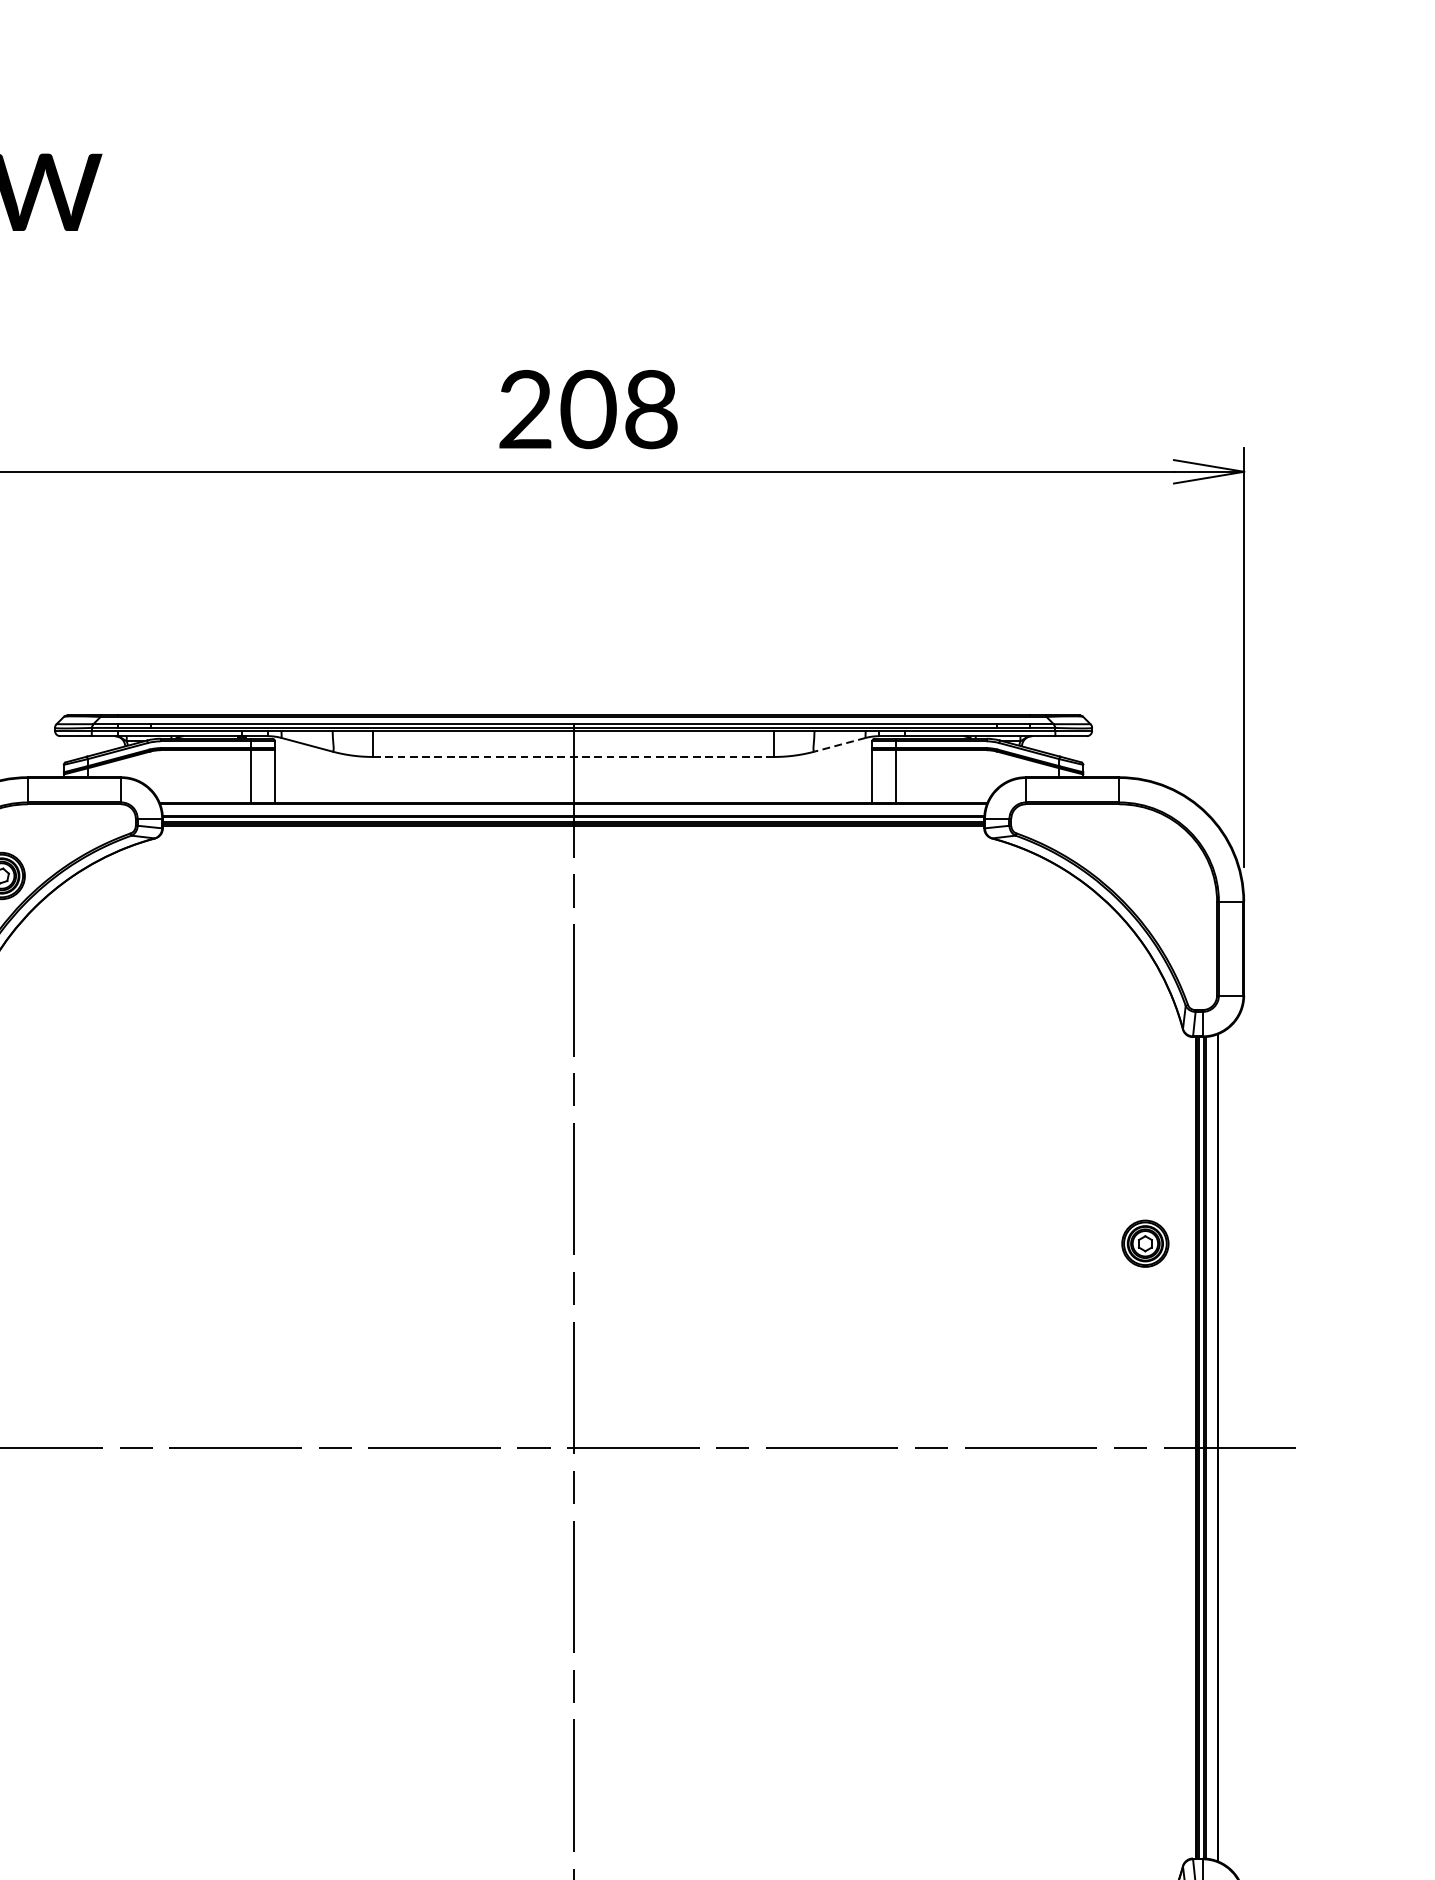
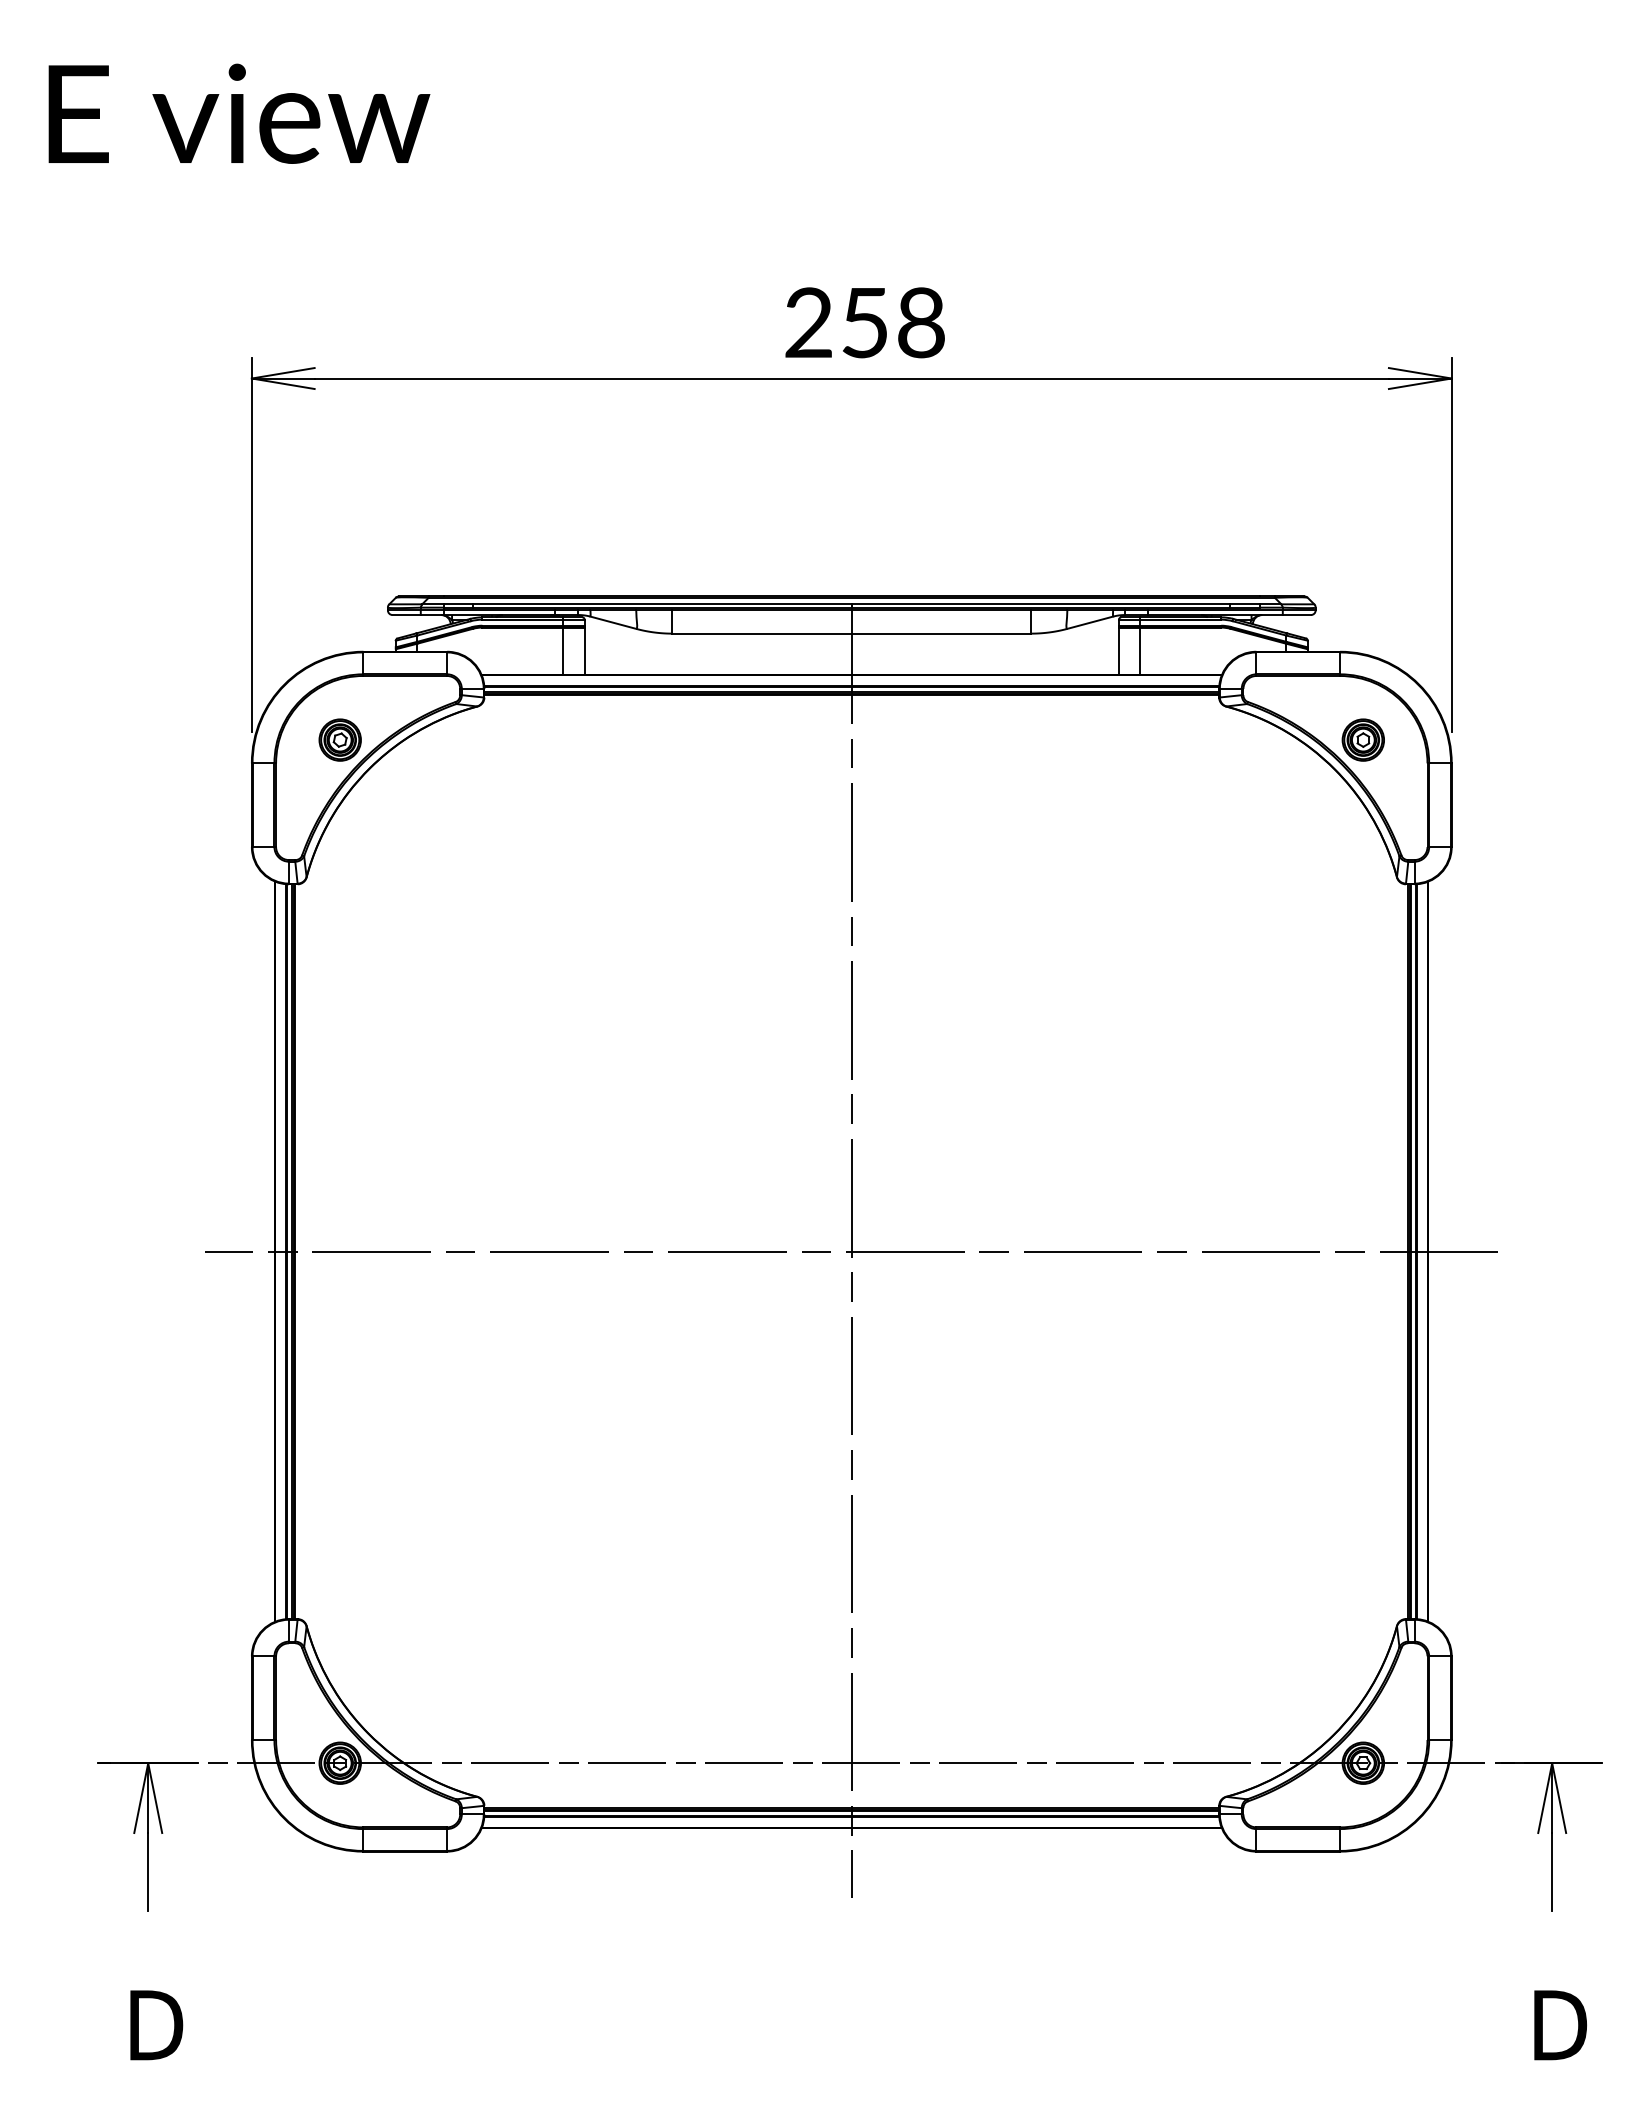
text: (588, 409) -> (865, 322), 208 -> 258
line: (840, 744) -> (1090, 622), dashed -> solid
line: (574, 756) -> (852, 633), dashed -> solid
part: (1144, 1243) -> (1362, 739), moved

